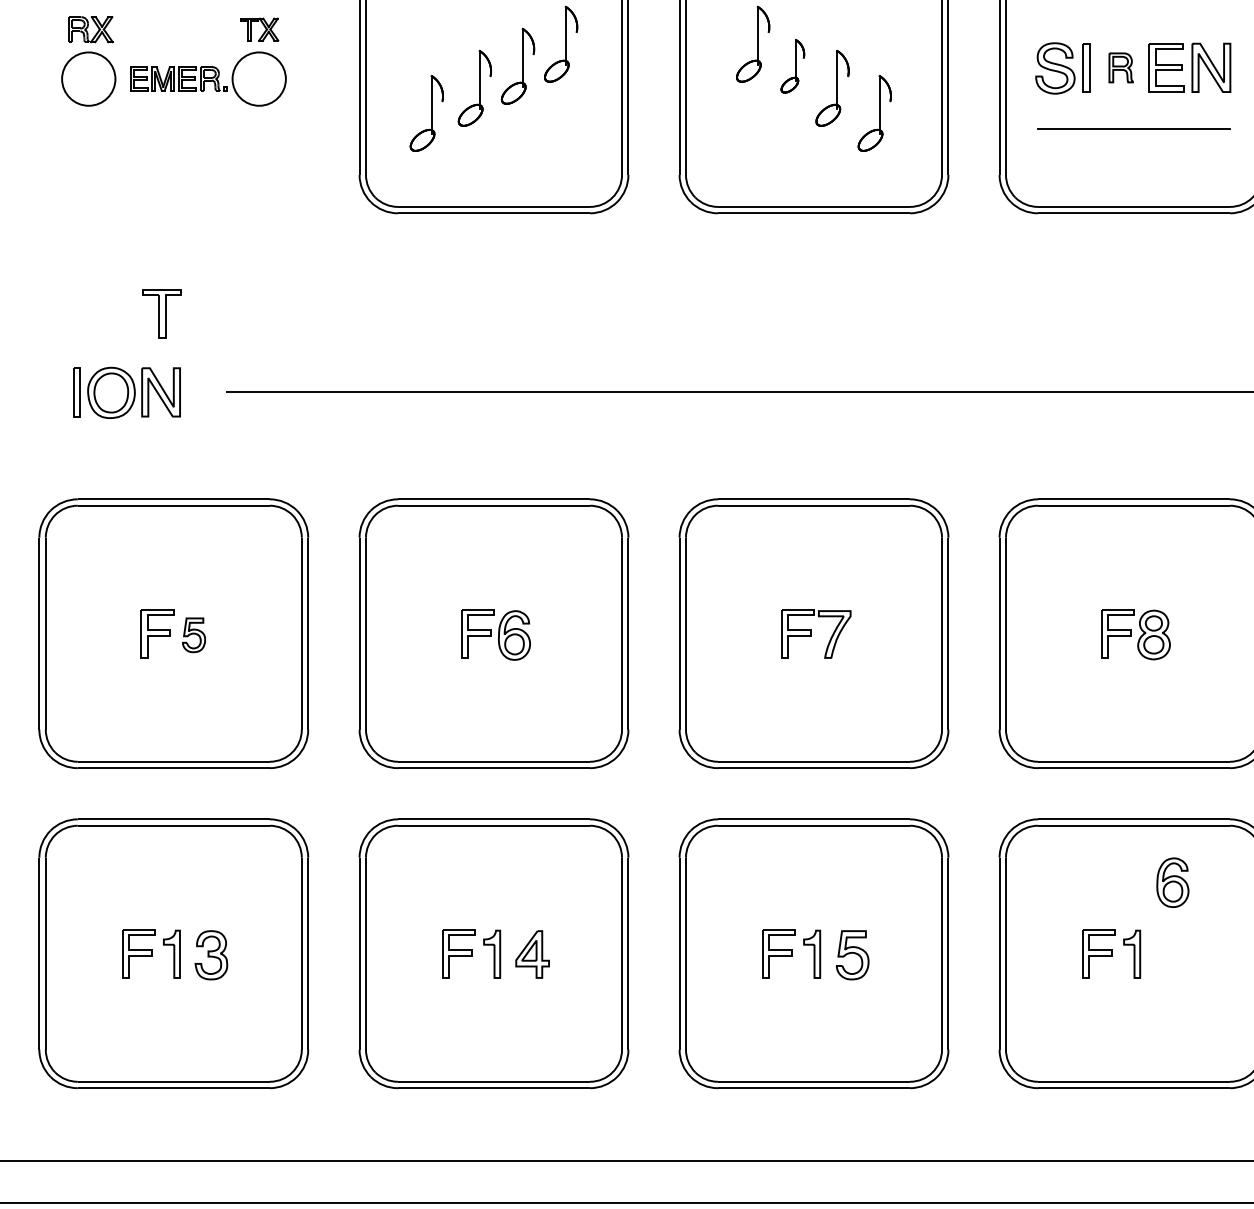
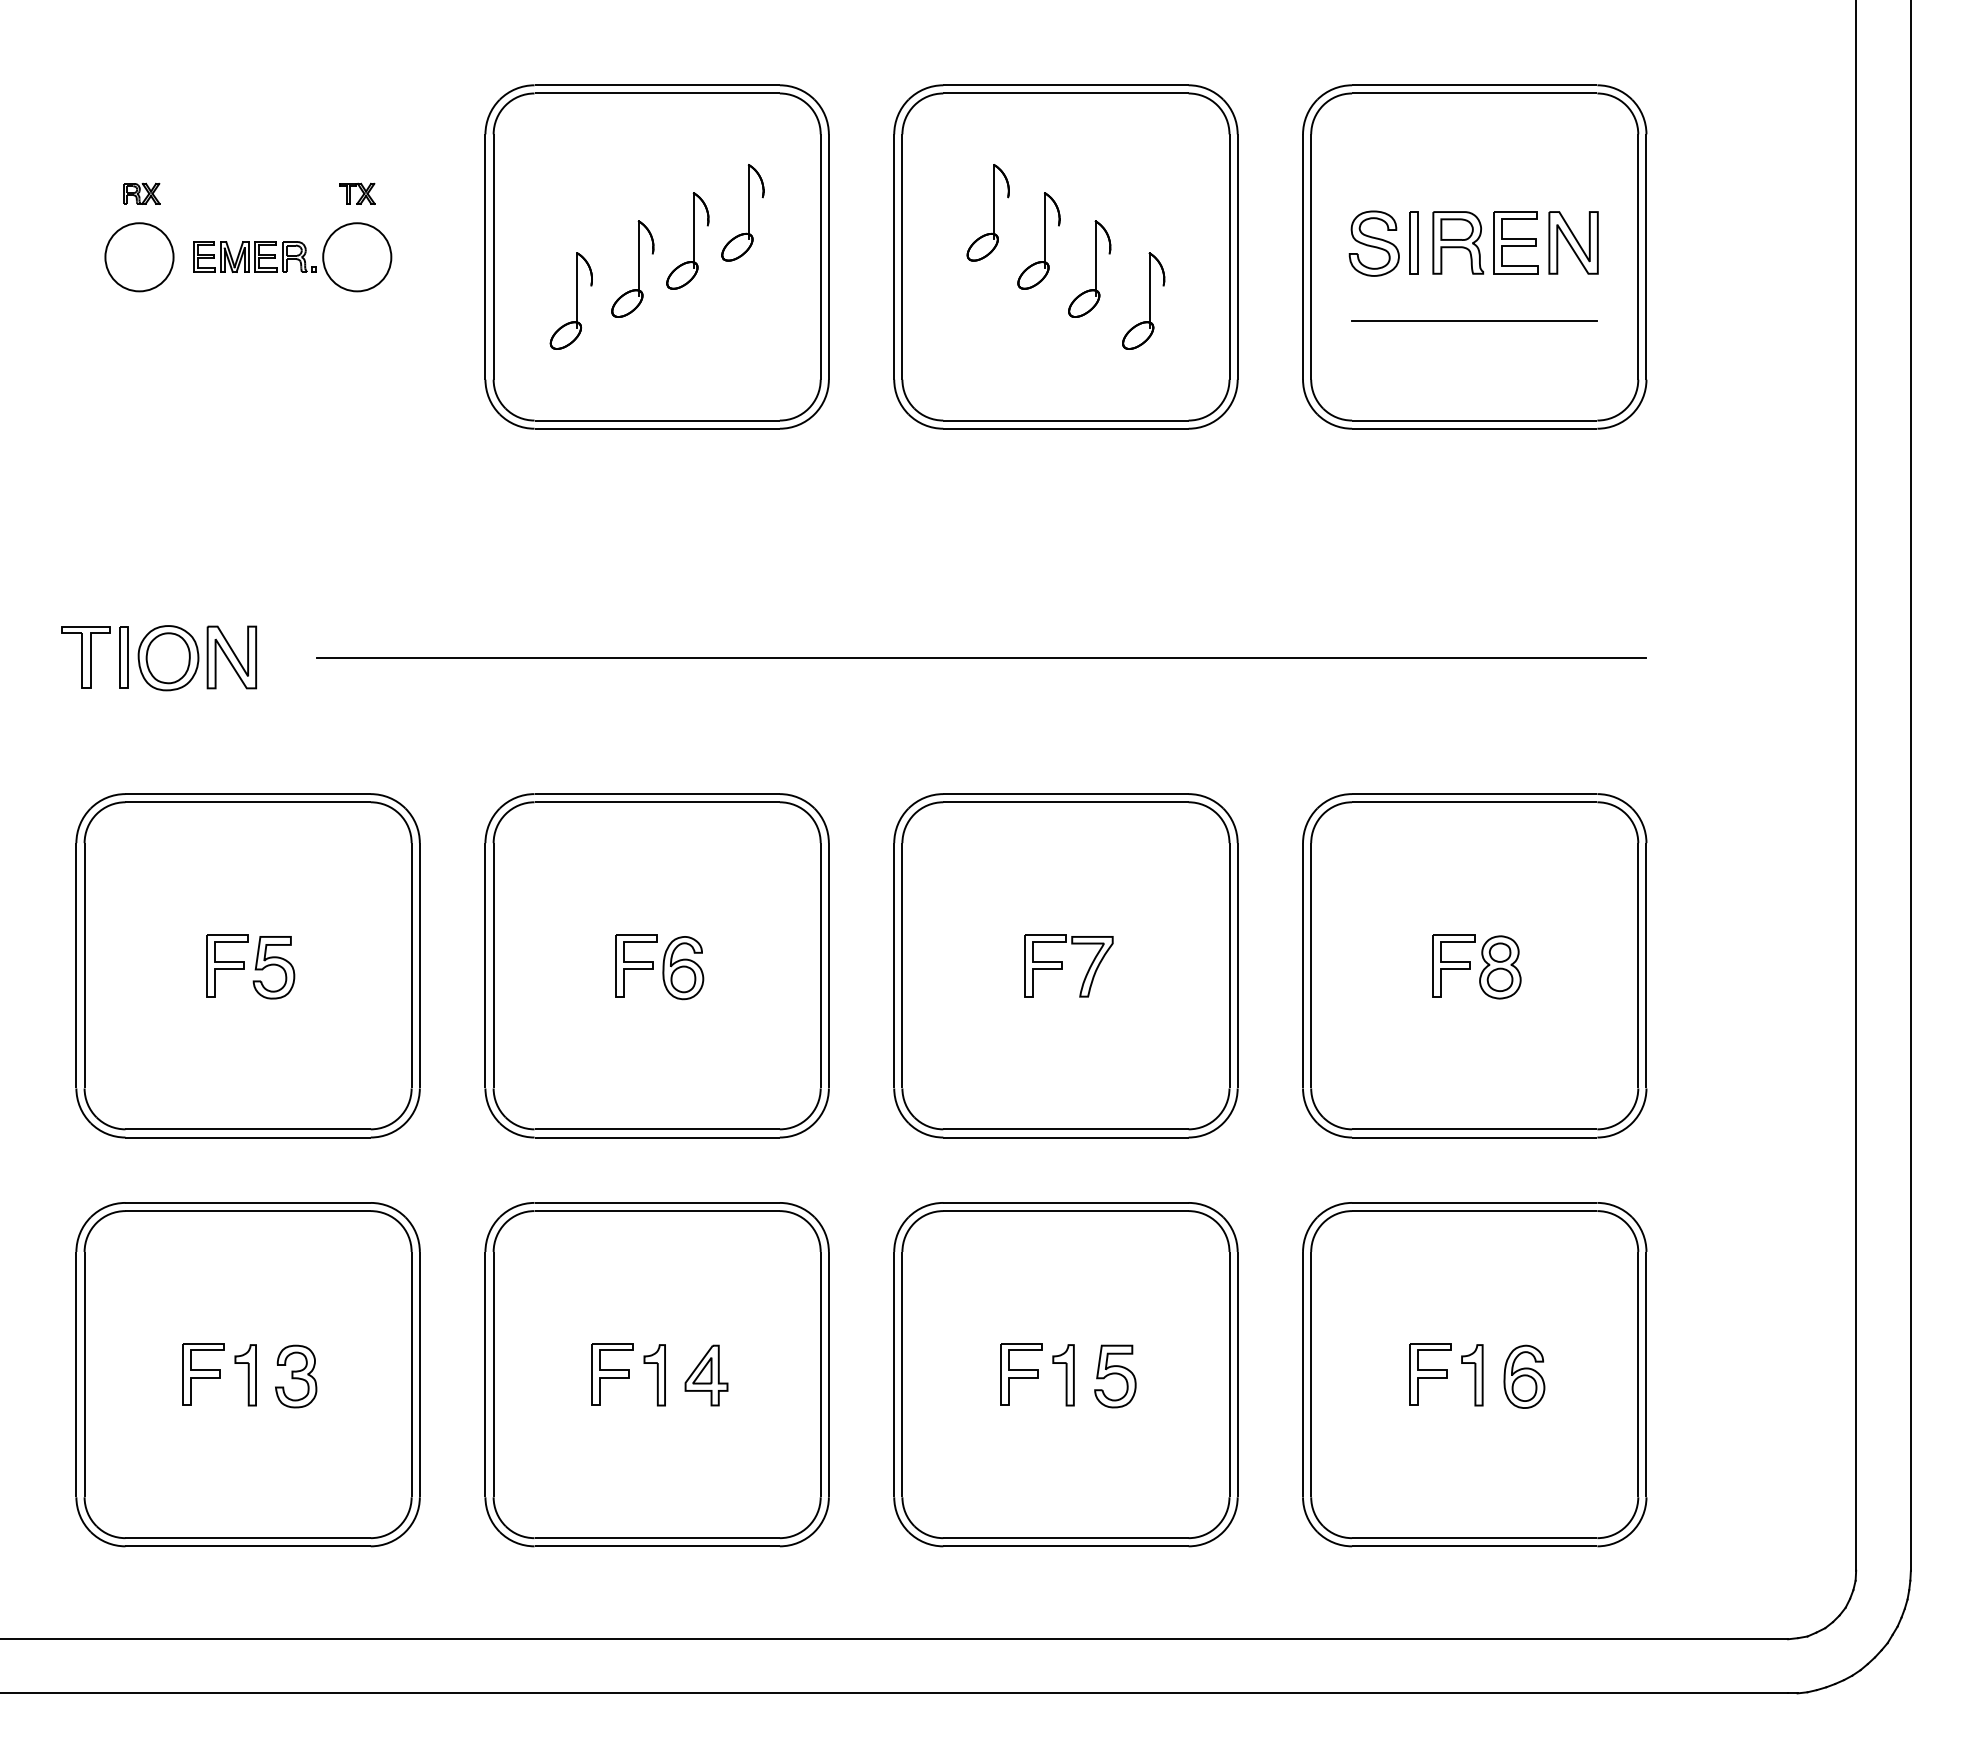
part: (90, 29) -> (141, 193), size x0.62
part: (259, 29) -> (357, 193), size x0.71
part: (792, 65) -> (1038, 240), size x1.43
part: (1121, 67) -> (1458, 242), size x1.67
part: (161, 314) -> (85, 657), moved
part: (193, 635) -> (273, 967), size x1.43
part: (1172, 882) -> (1524, 1376), moved

